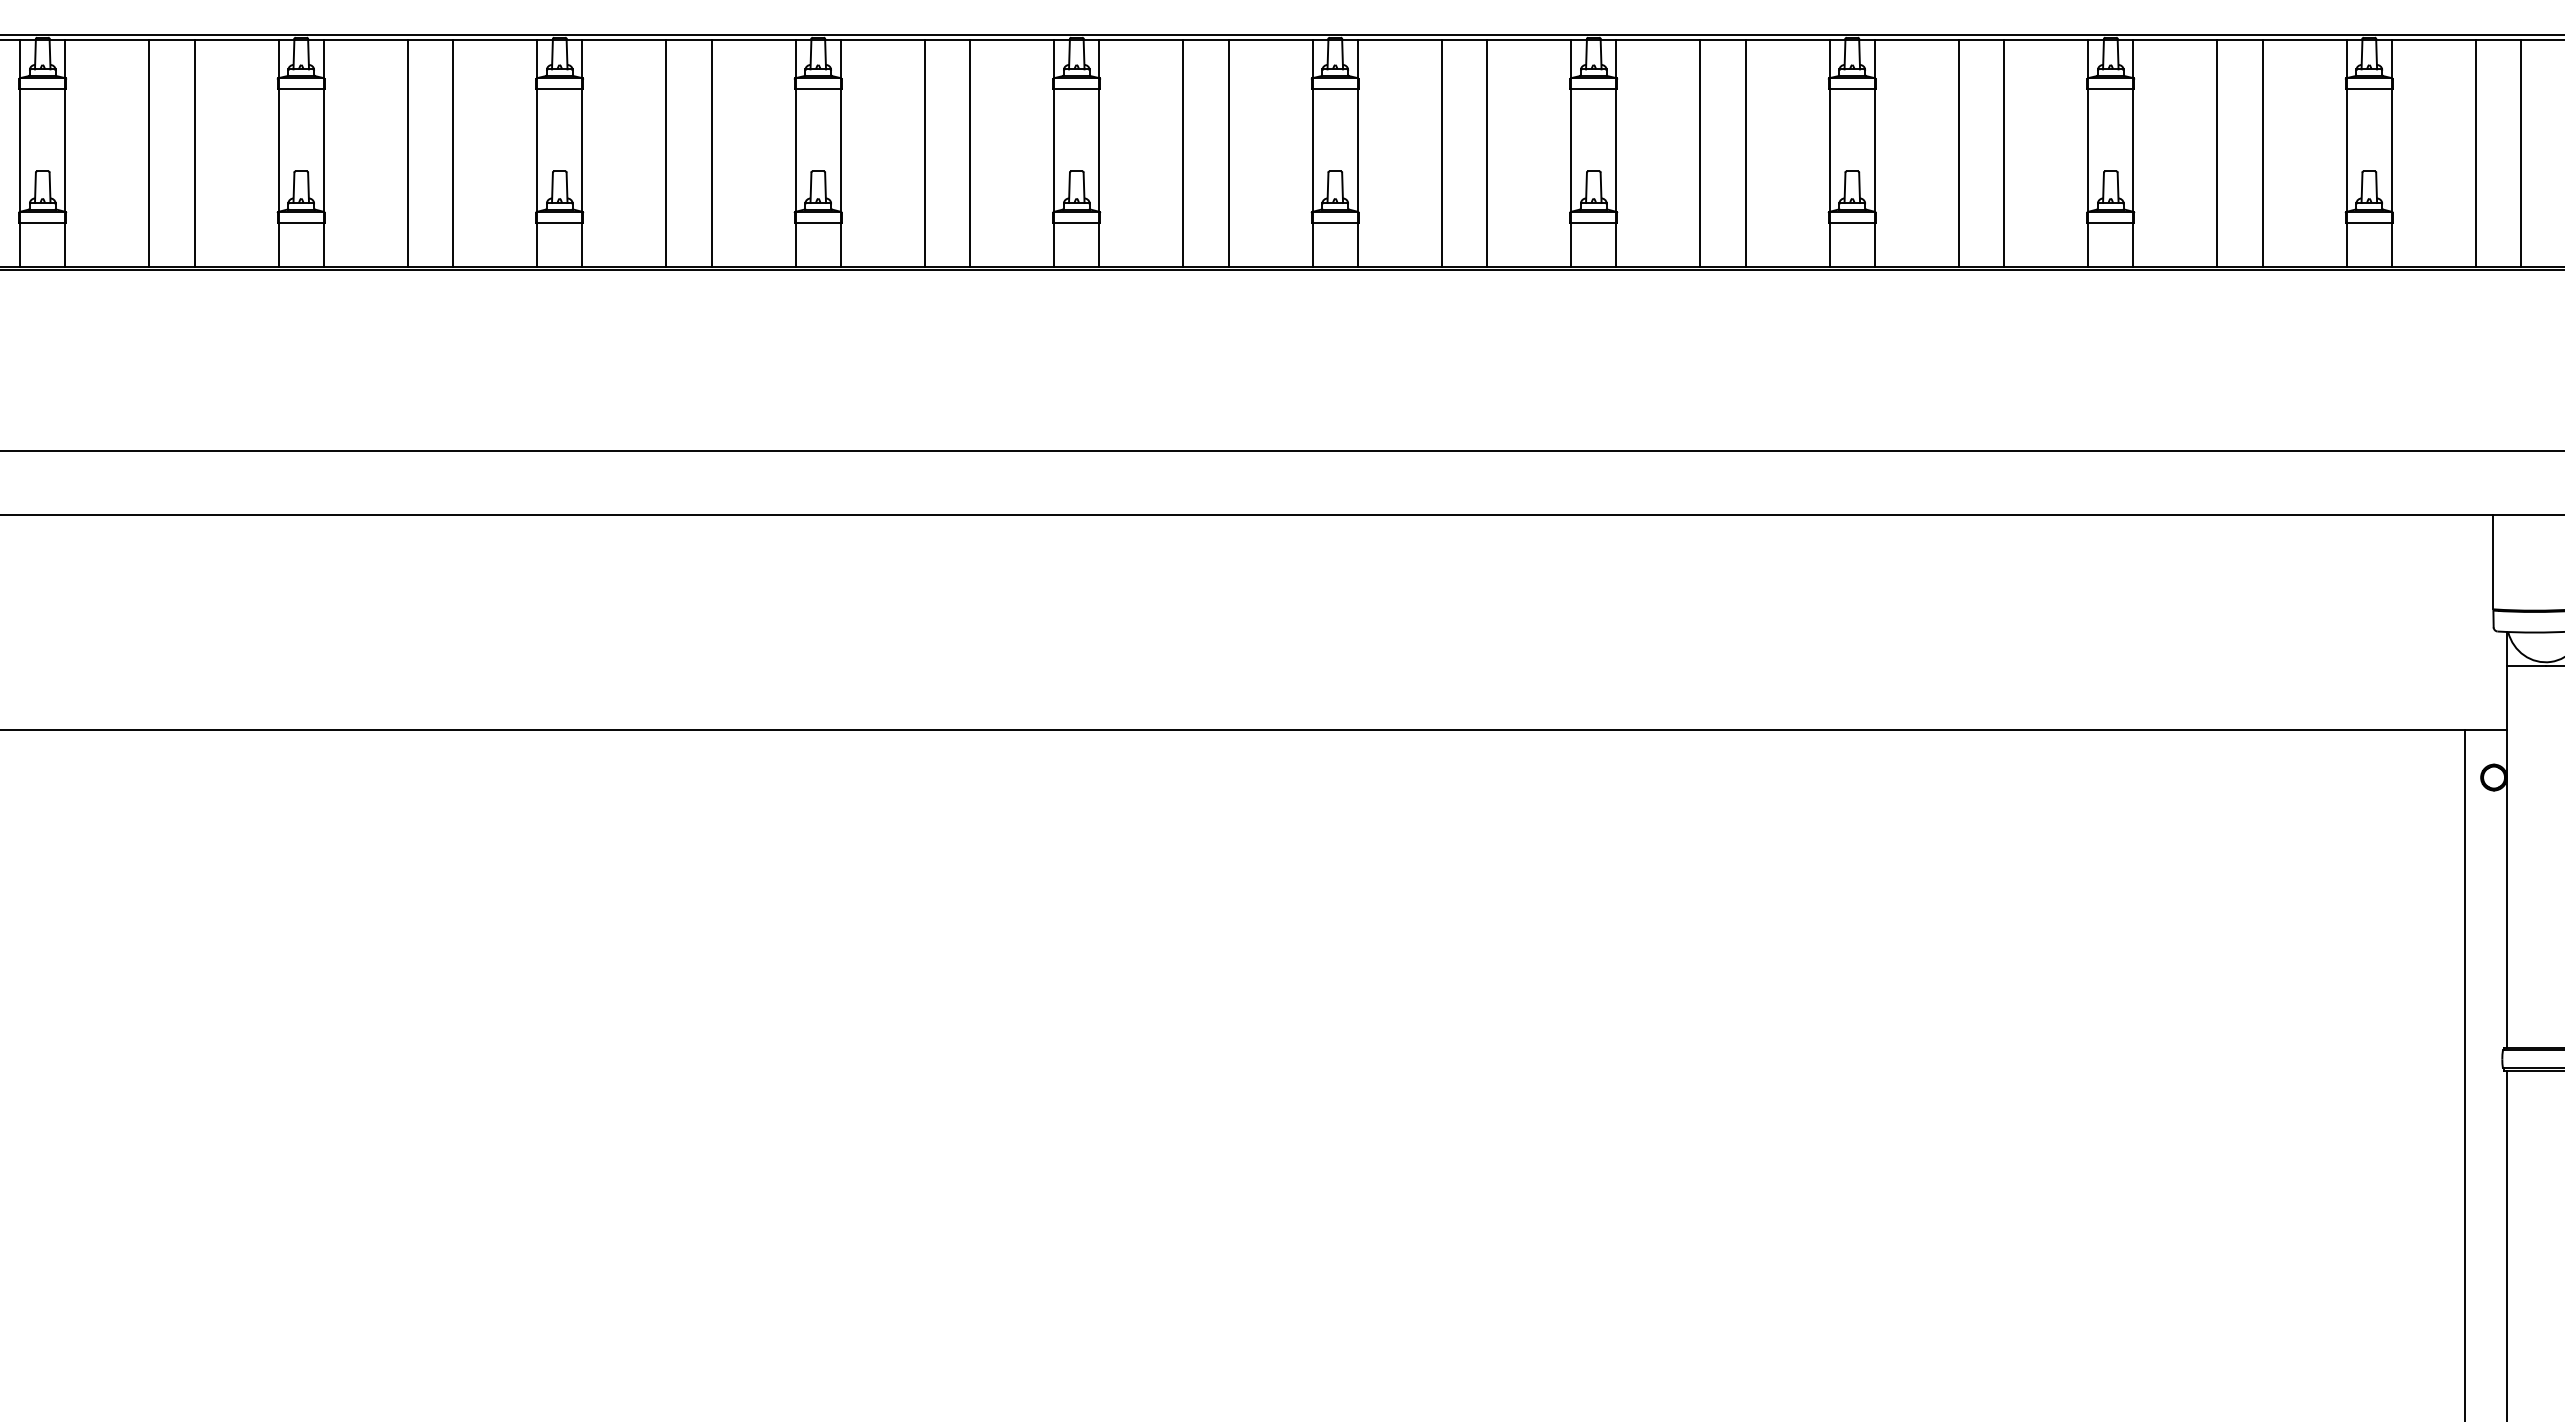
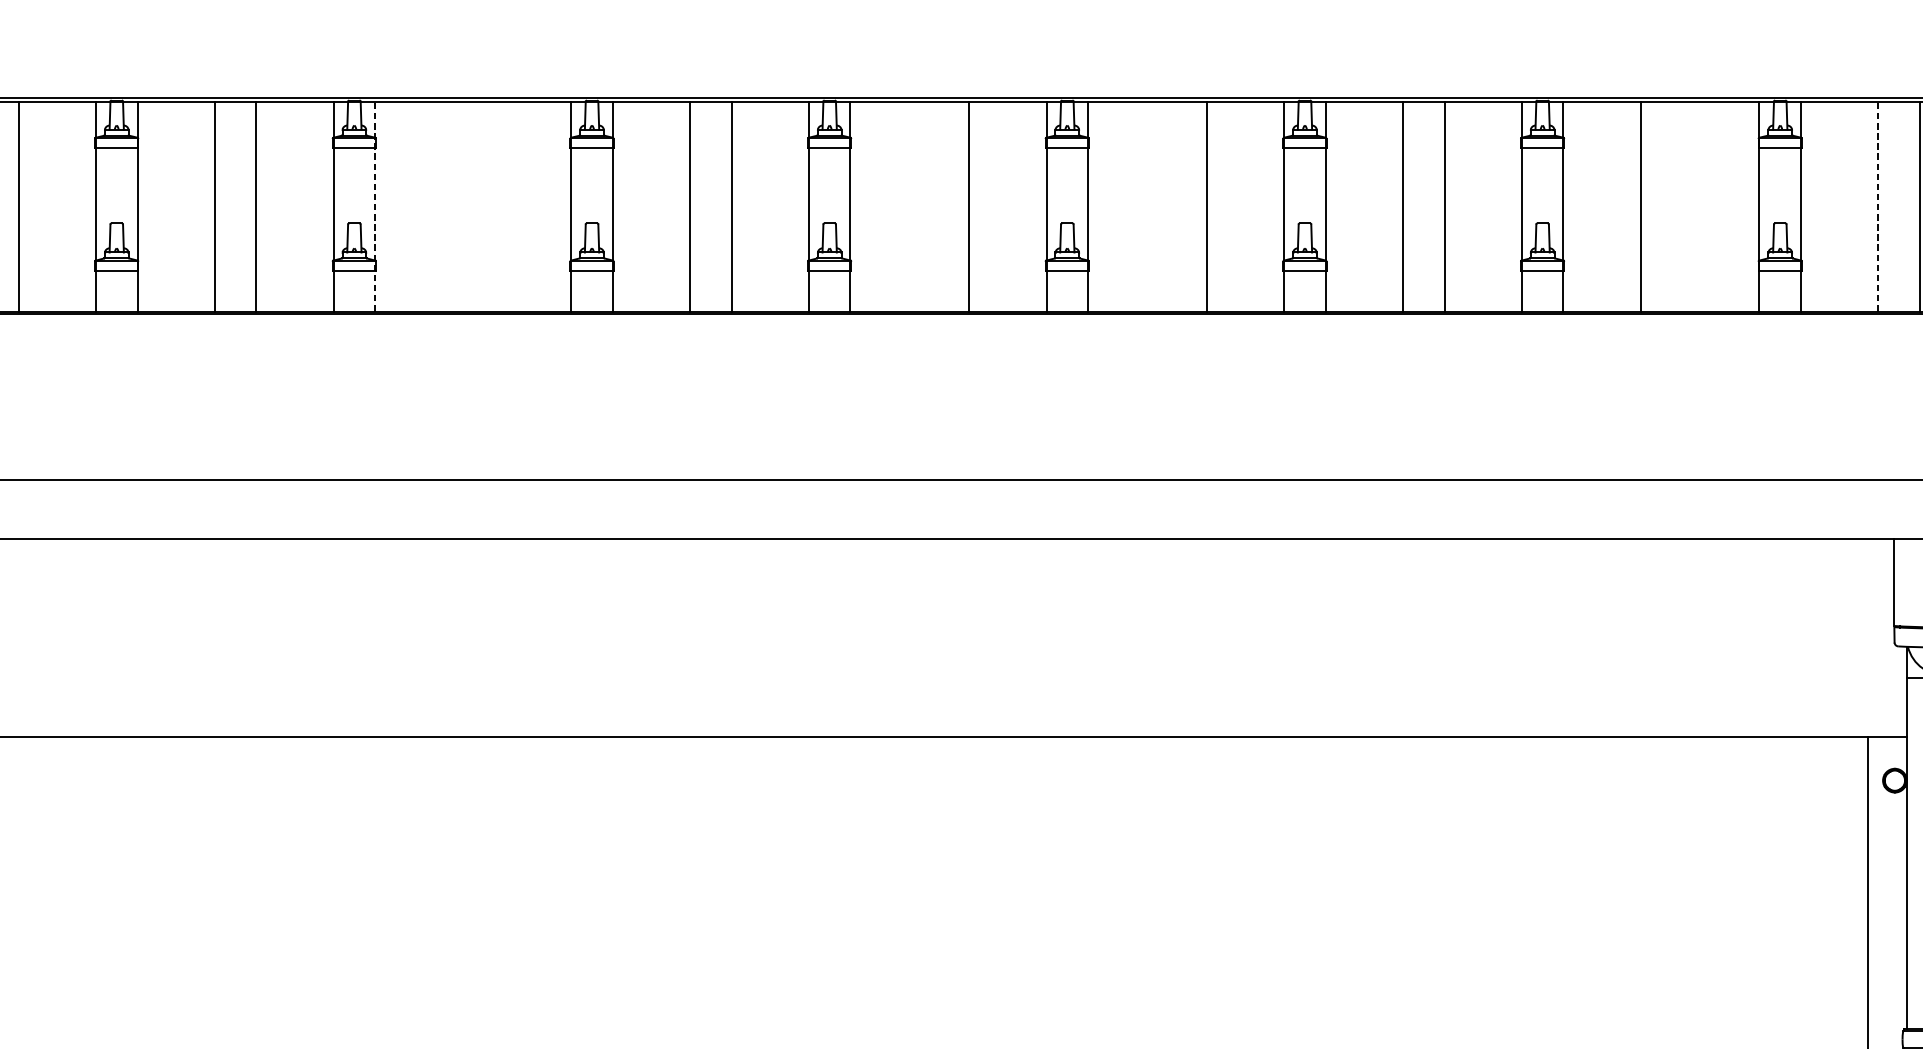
line: (840, 153) -> (374, 206), solid -> dashed
line: (924, 153) -> (452, 206), removed
line: (970, 153) -> (494, 206), removed
line: (1441, 153) -> (927, 206), removed
line: (1700, 153) -> (1165, 206), removed
line: (2262, 153) -> (1682, 206), removed
line: (2475, 153) -> (1877, 206), solid -> dashed

